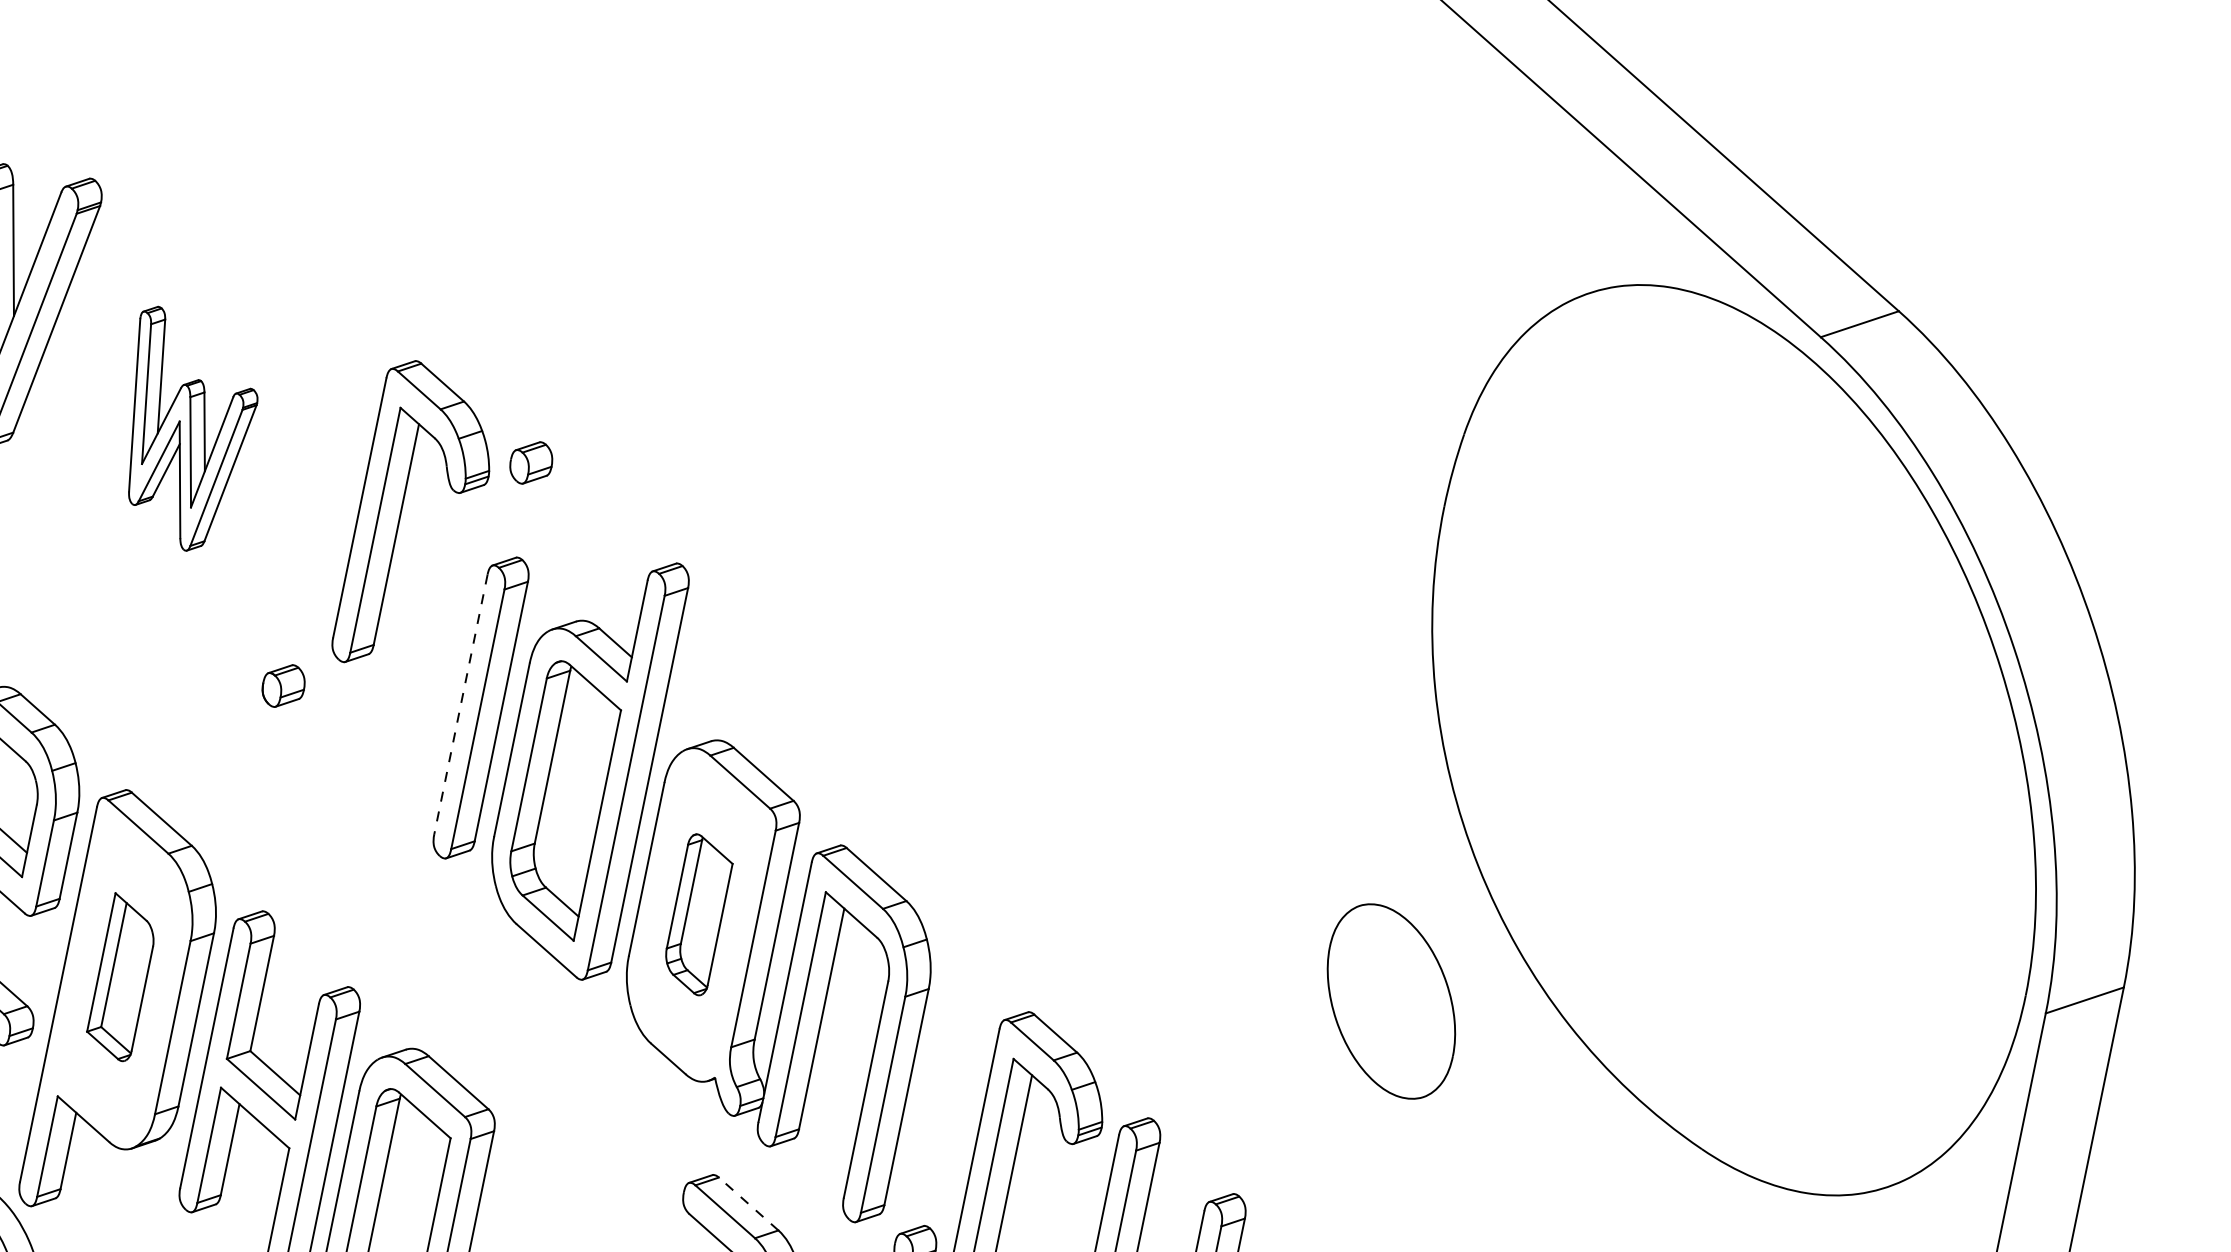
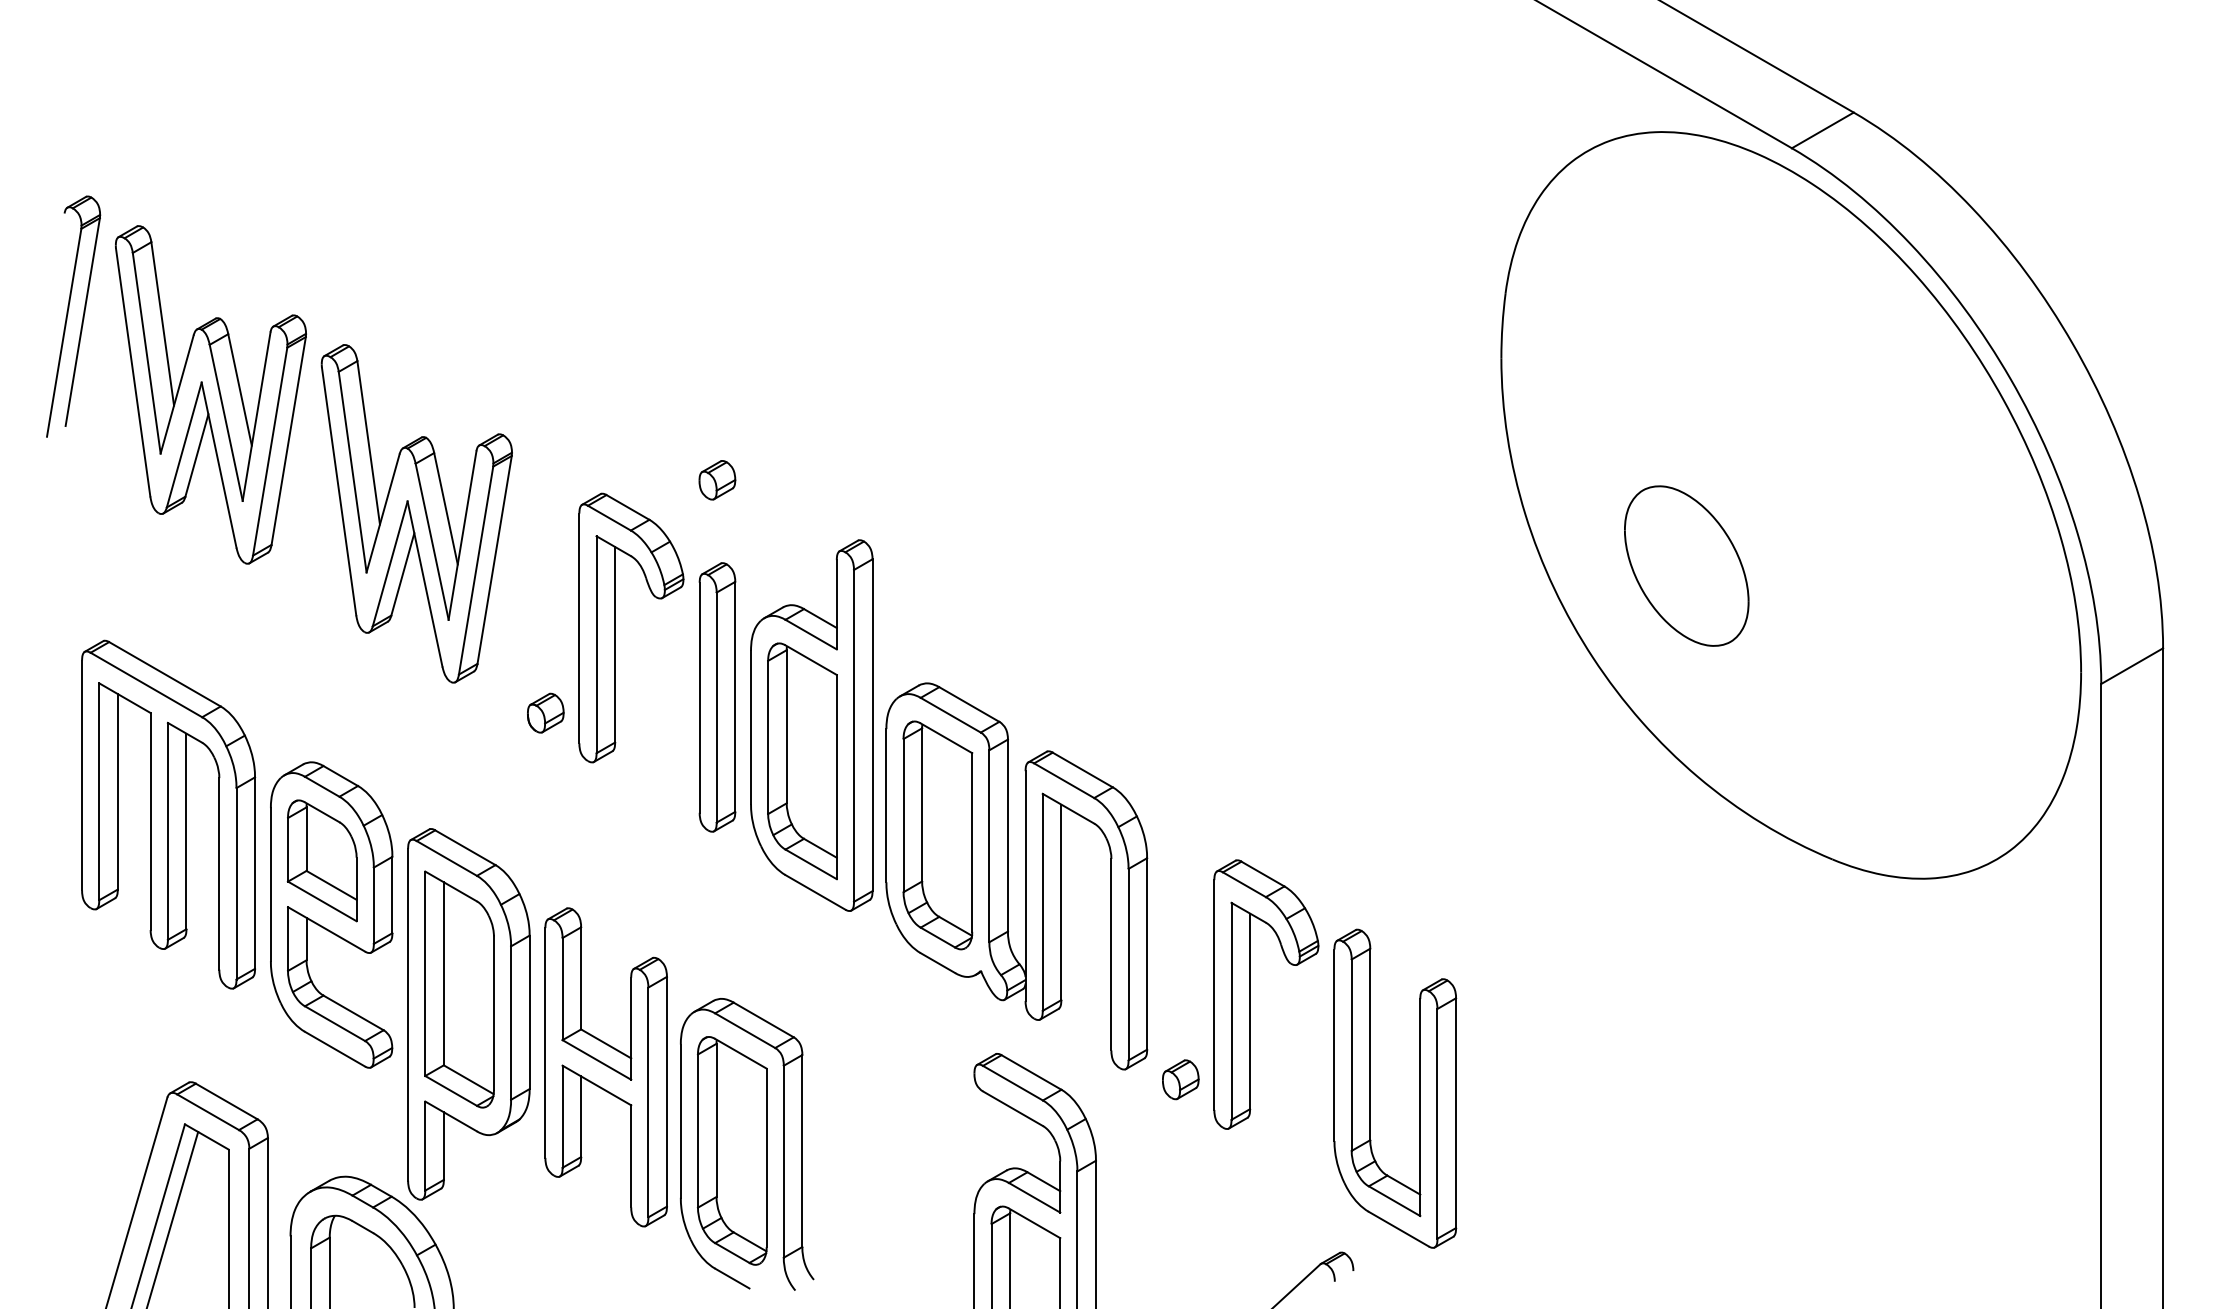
part: (184, 430) -> (416, 513), size x1.67
part: (400, 515) -> (615, 627), moved
line: (460, 705) -> (699, 698), dashed -> solid
part: (697, 914) -> (937, 835), size x1.67
part: (122, 977) -> (459, 989), size x1.67
part: (1391, 1000) -> (1686, 565), moved
line: (748, 1204) -> (1031, 1072), dashed -> solid

